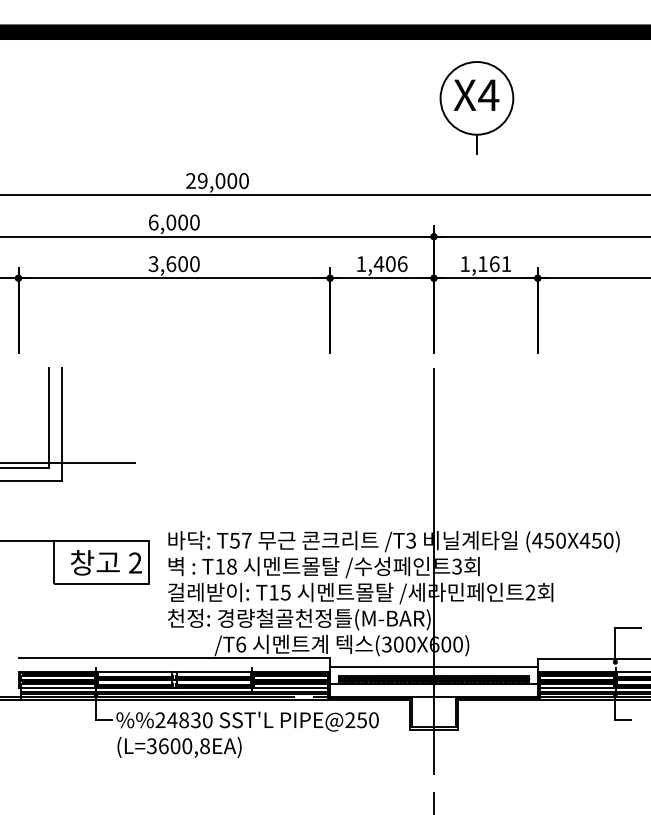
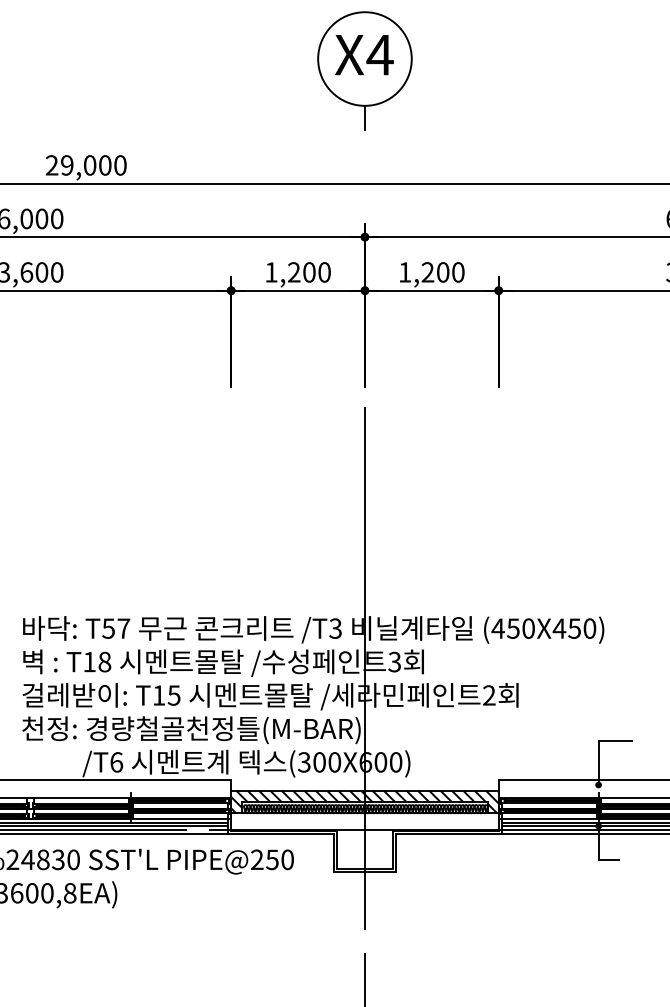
part: (476, 107) -> (364, 70), moved
text: (390, 263) -> (309, 271), 1,406 -> 1,200
text: (494, 264) -> (442, 272), 1,161 -> 1,200
hatch: (433, 675) -> (364, 802), added

